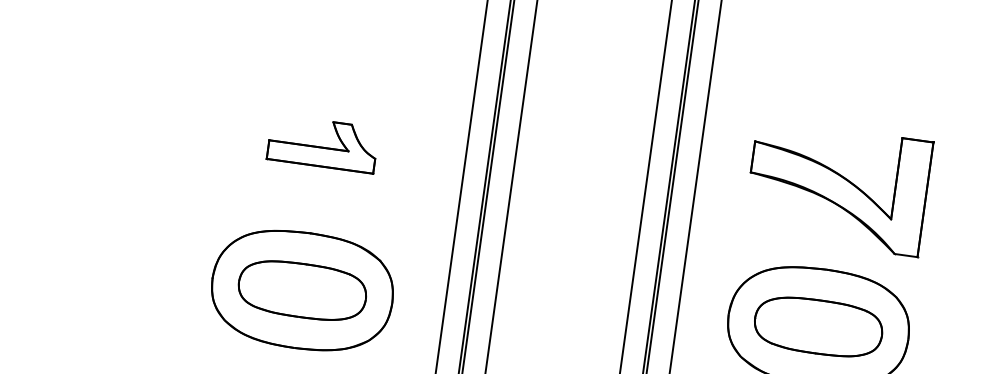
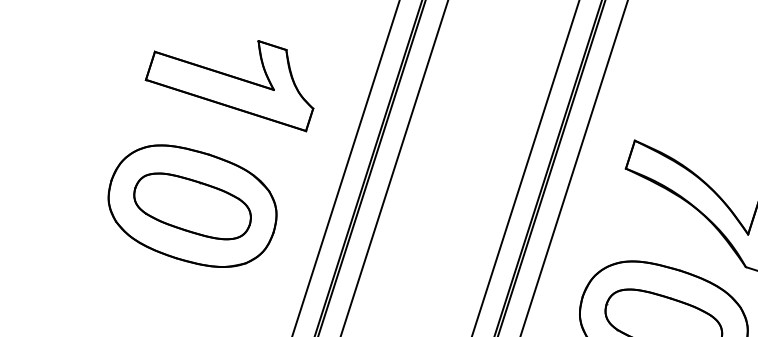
part: (320, 147) -> (232, 76), size x1.67

